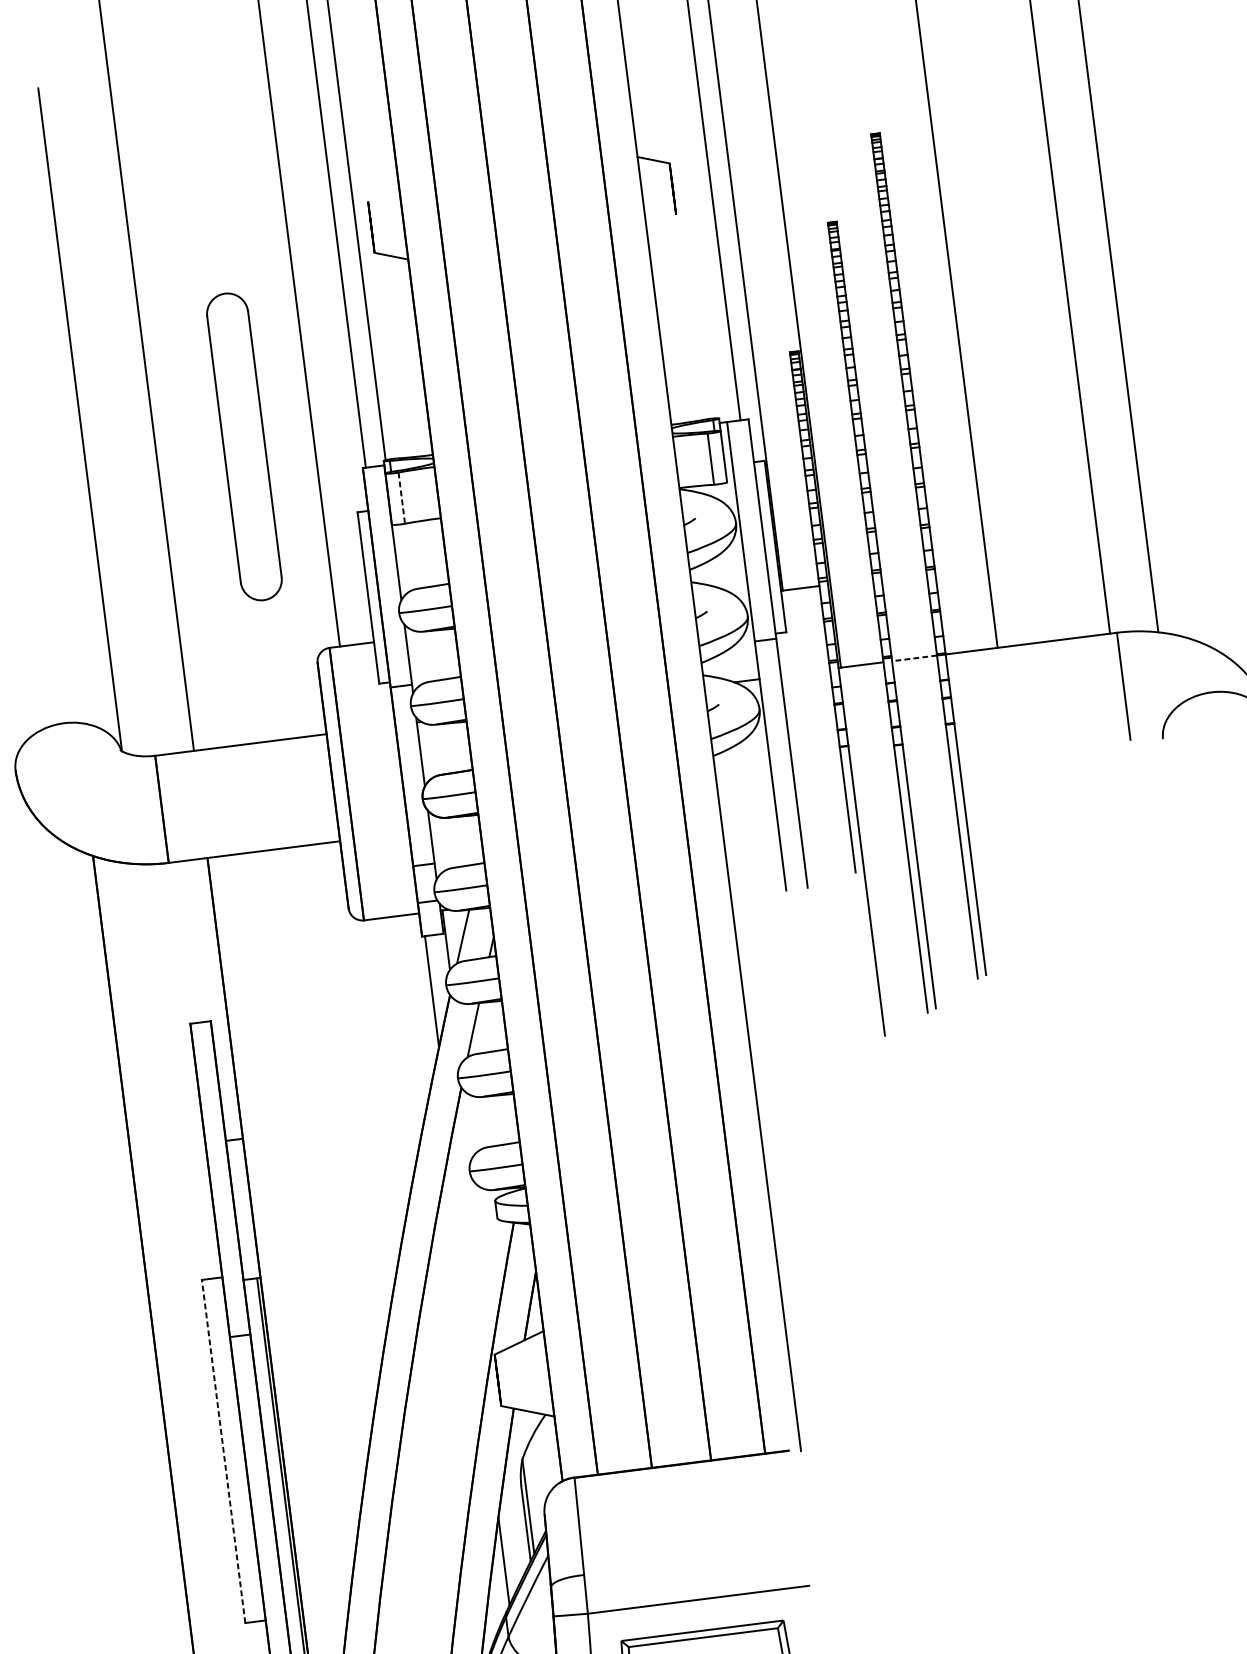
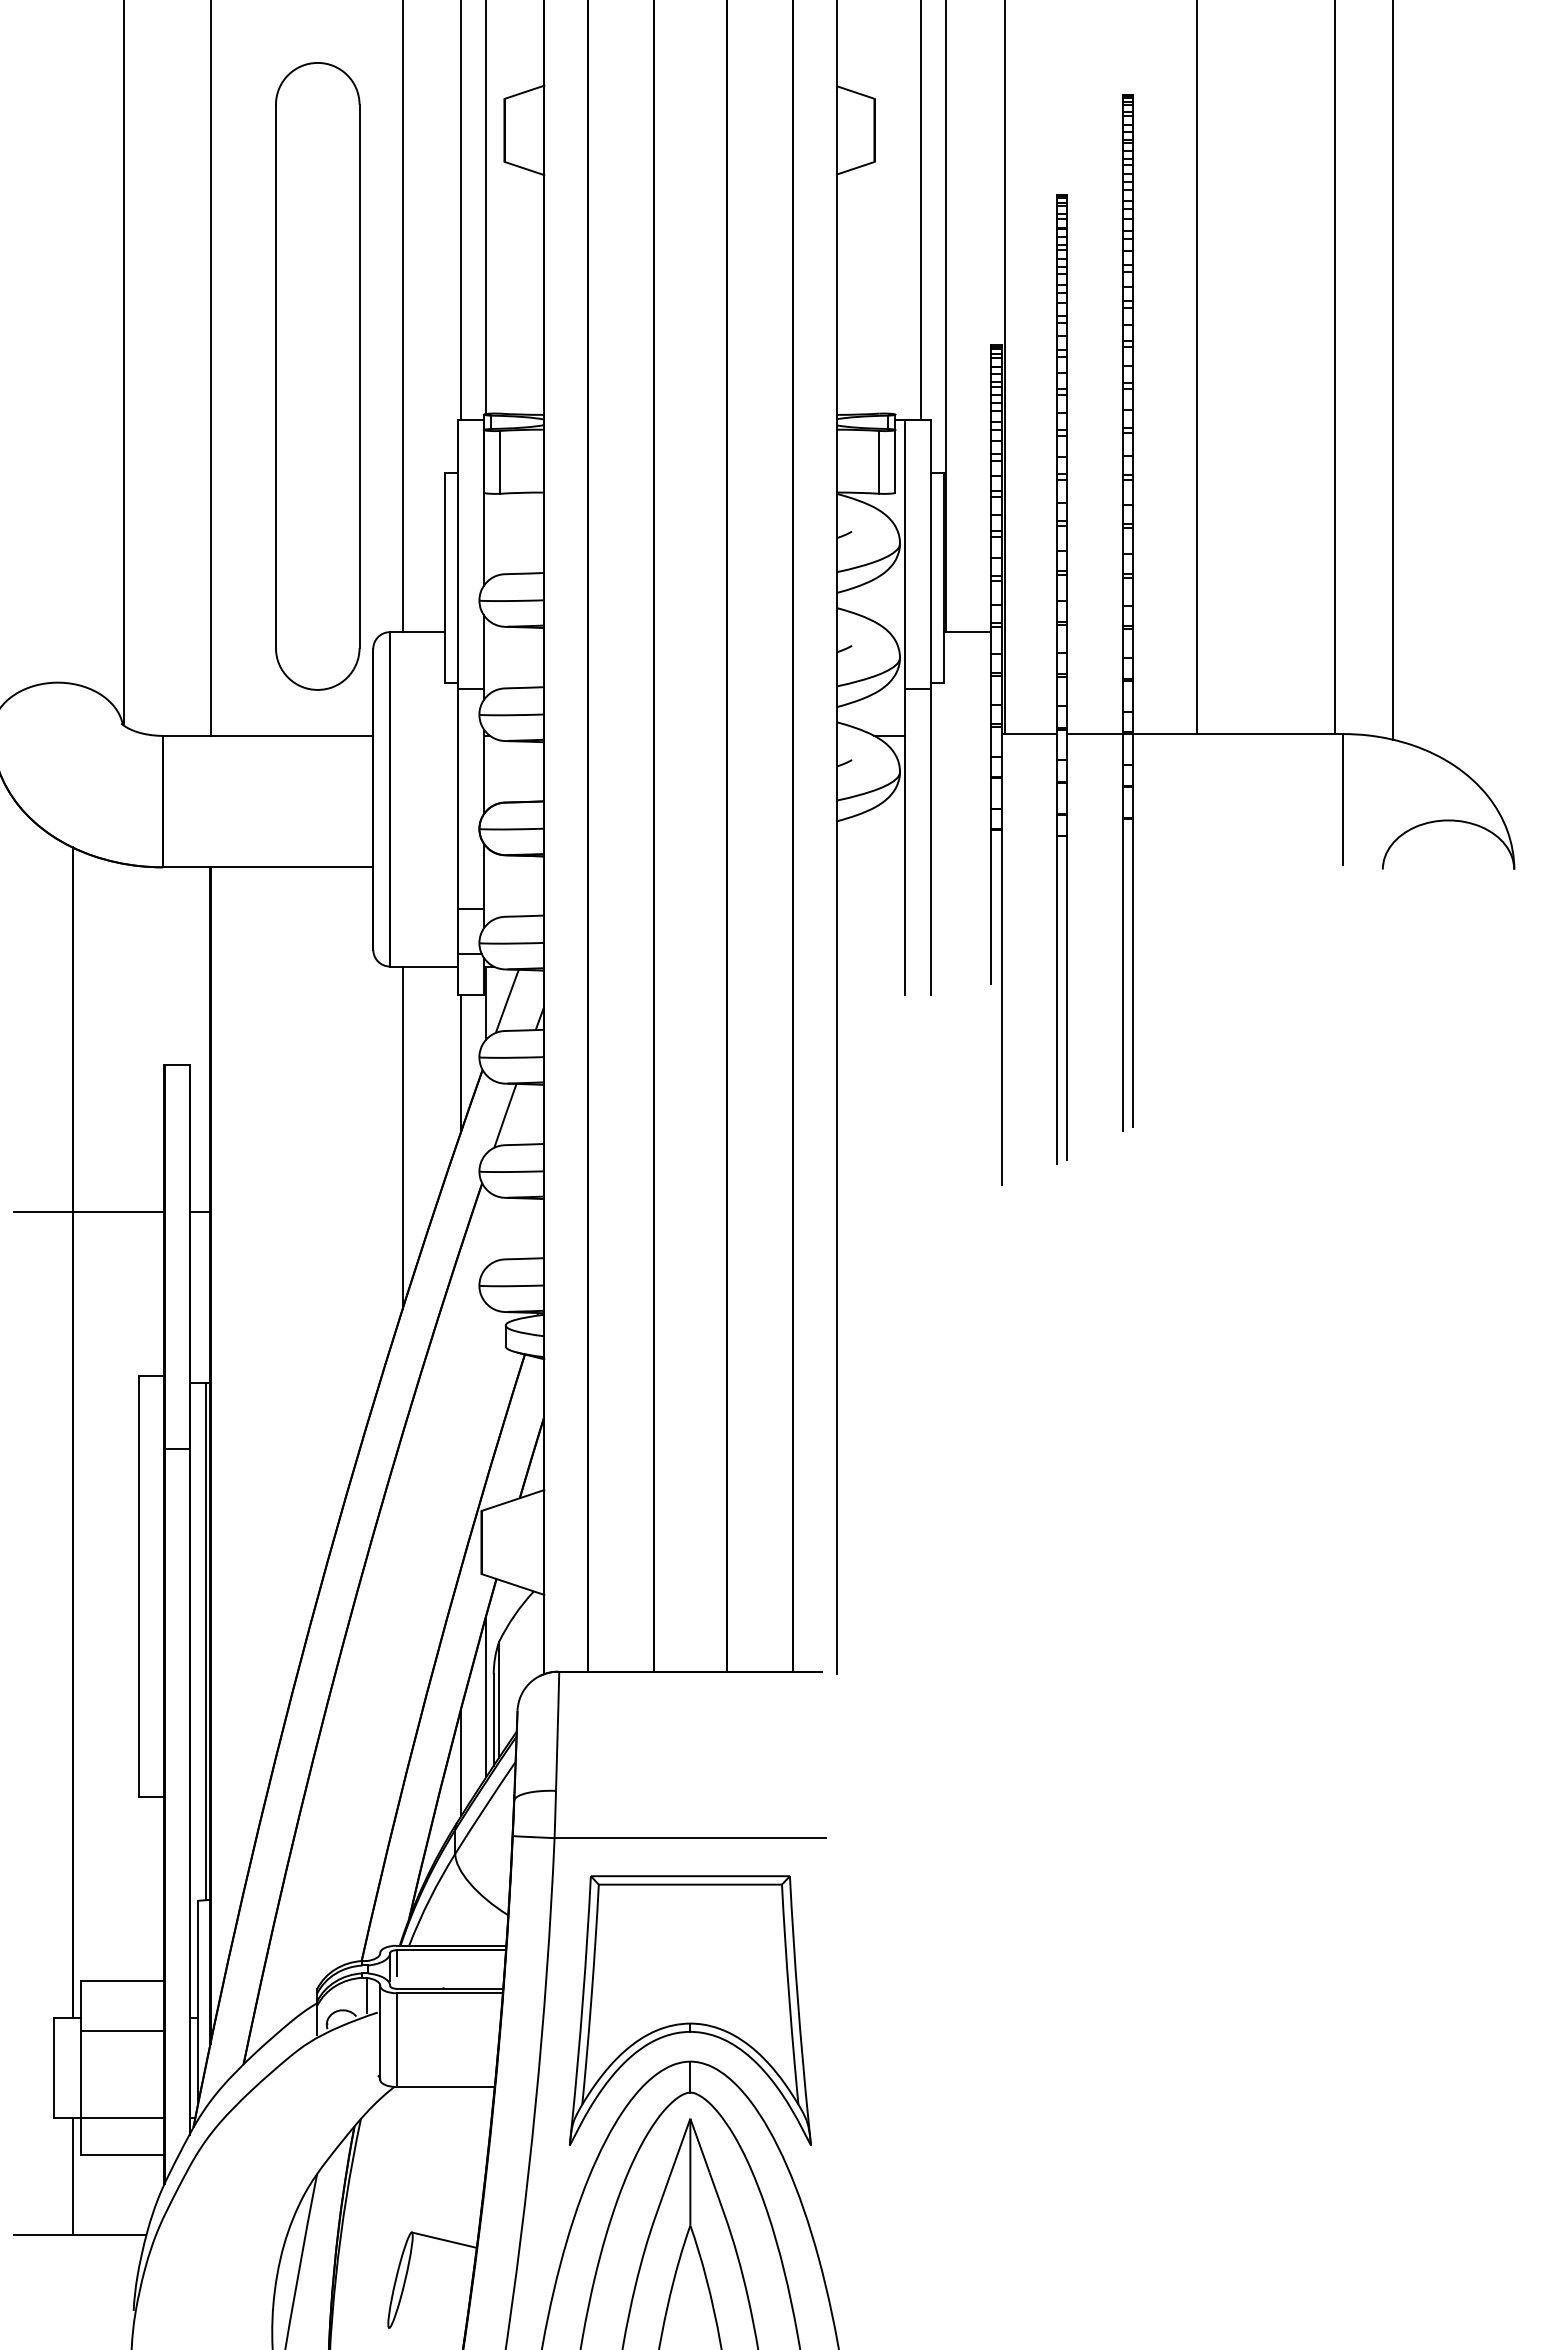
line: (383, 193) -> (524, 91), added
line: (661, 221) -> (855, 167), added
part: (244, 447) -> (317, 376), size x1.67
line: (402, 498) -> (500, 462), dashed -> solid
line: (914, 658) -> (1094, 734), dashed -> solid
line: (391, 1058) -> (402, 1137), added
line: (144, 1150) -> (89, 1211), added
line: (223, 1451) -> (139, 1586), dashed -> solid
line: (517, 1505) -> (486, 1696), added

